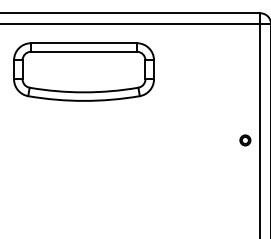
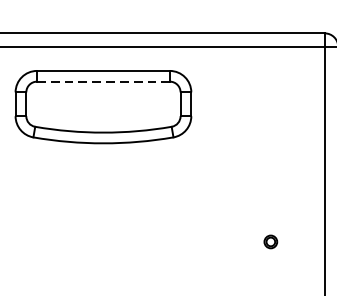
line: (84, 51) -> (104, 81), solid -> dashed
part: (245, 140) -> (270, 242), moved

